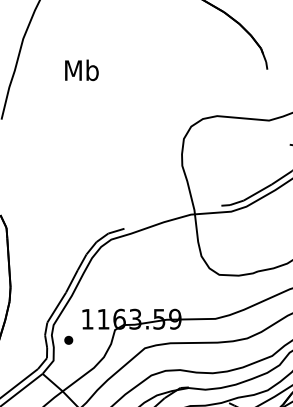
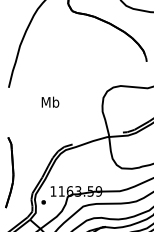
text: (81, 68) -> (50, 101), moved

